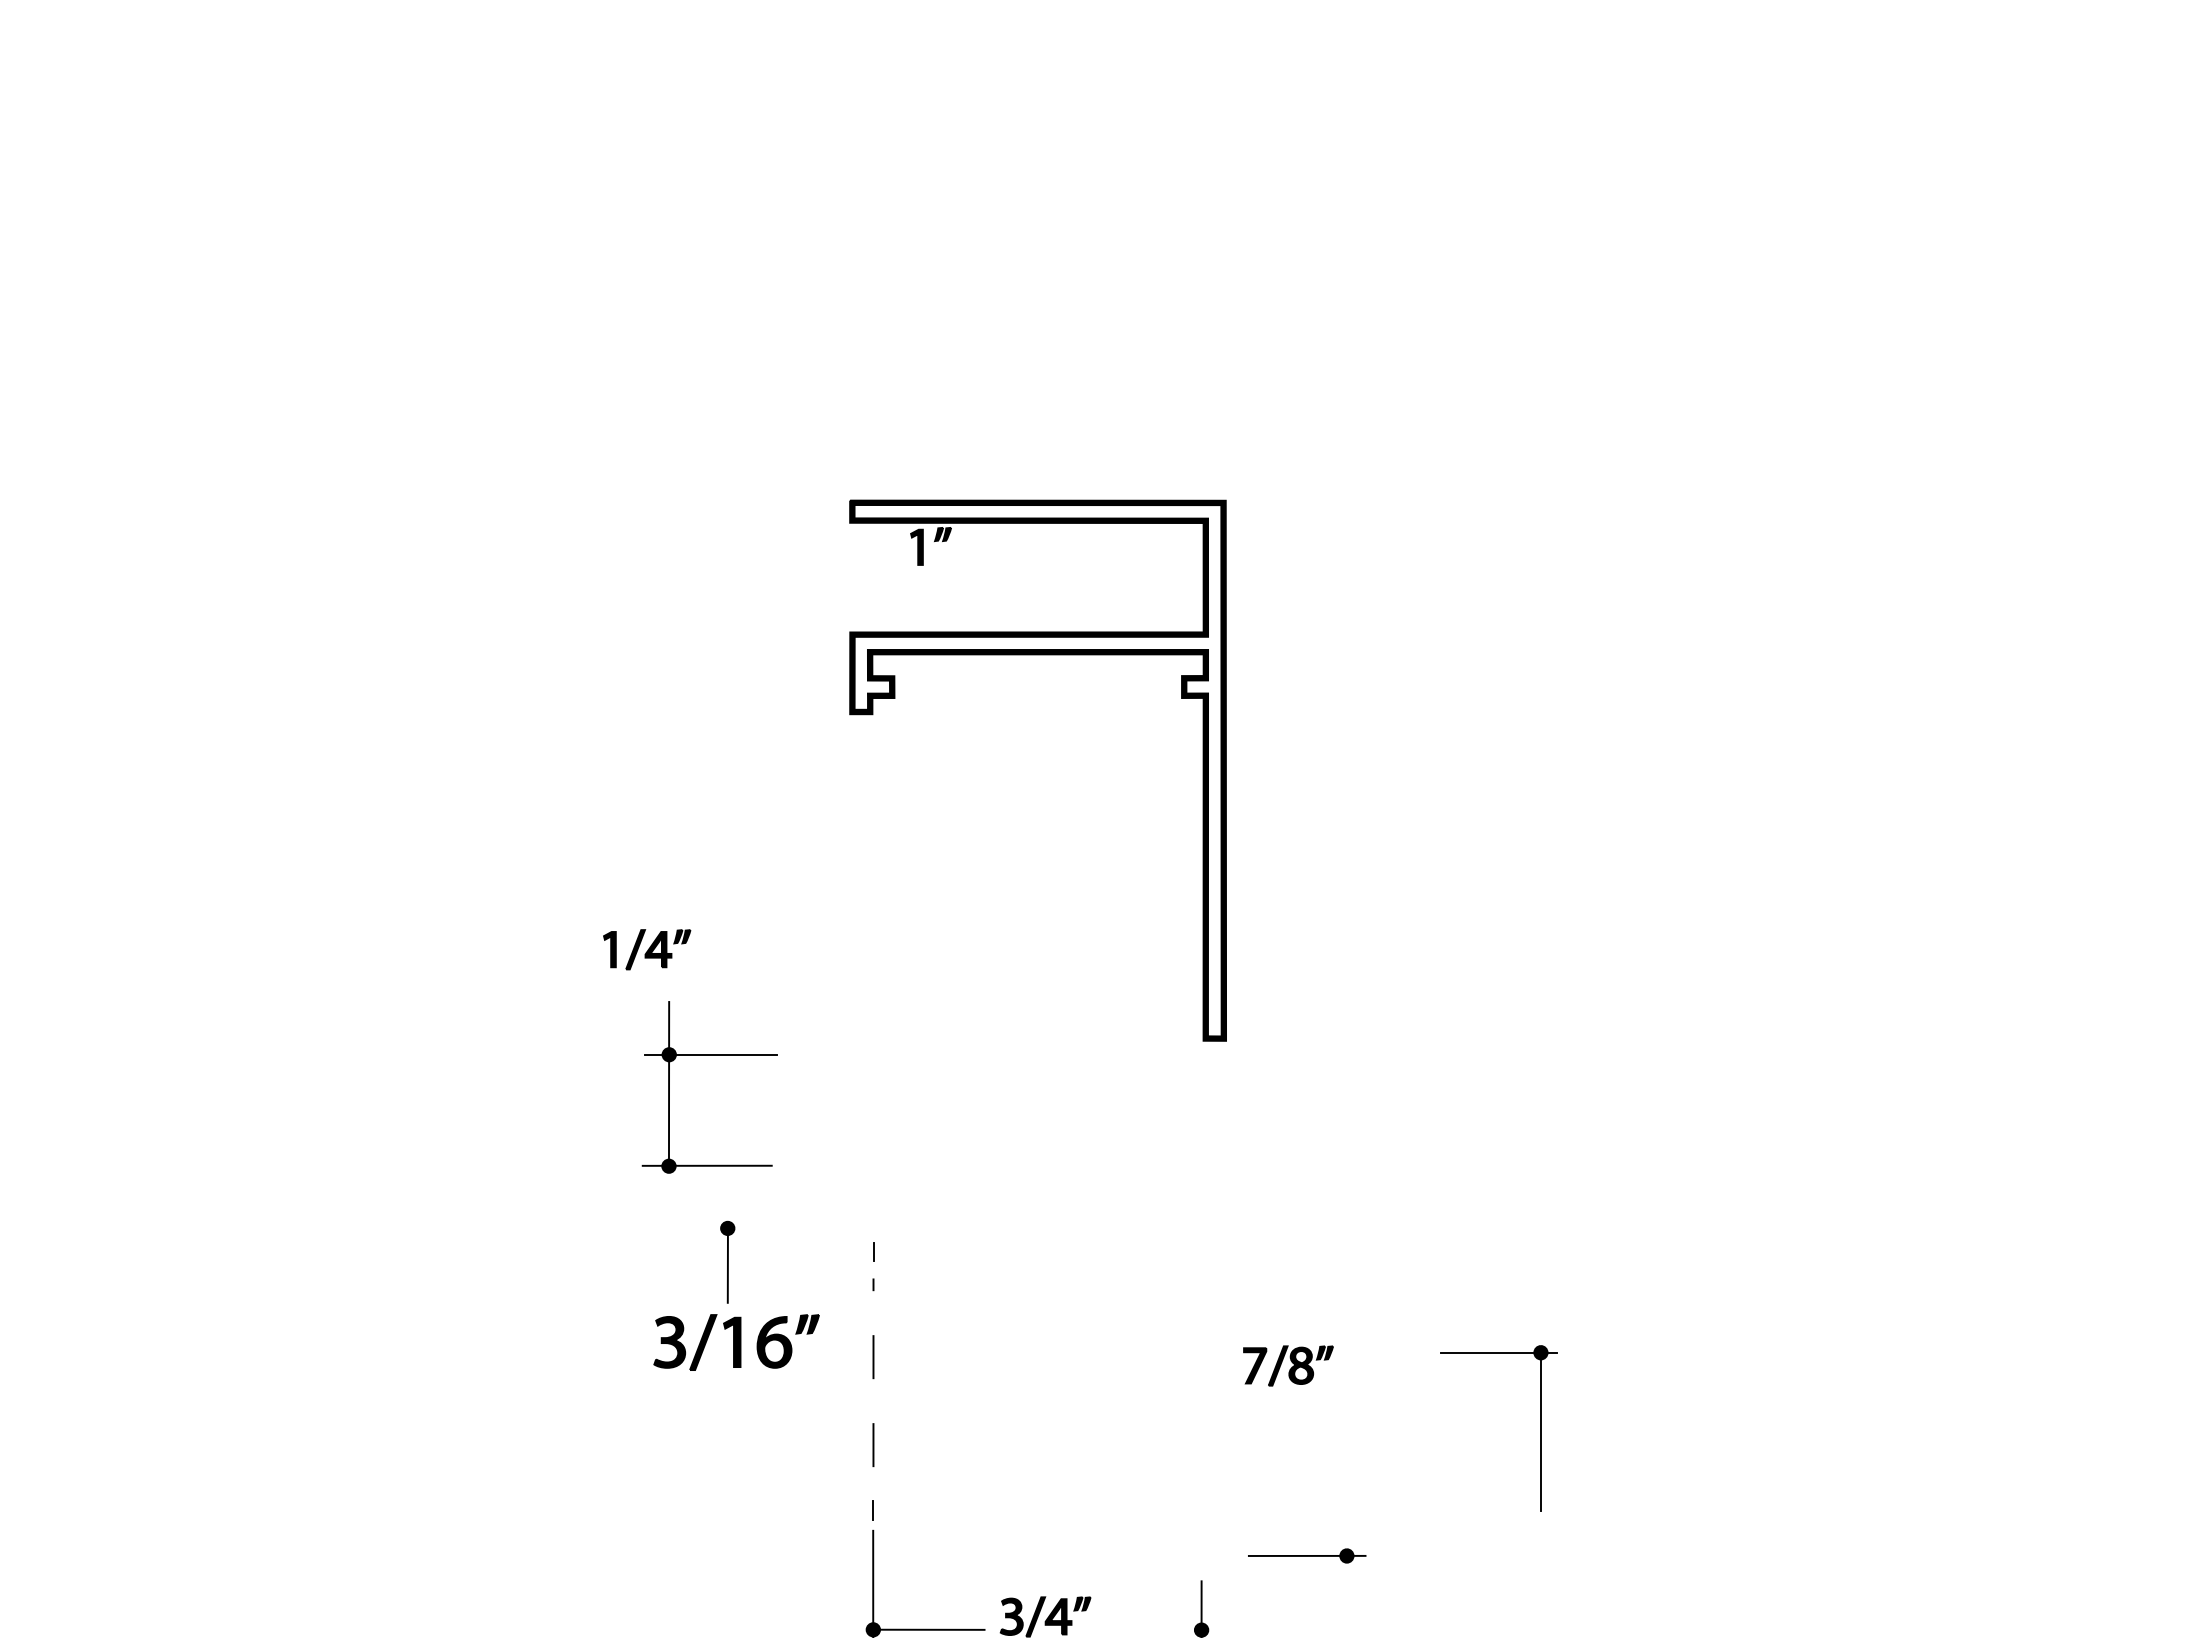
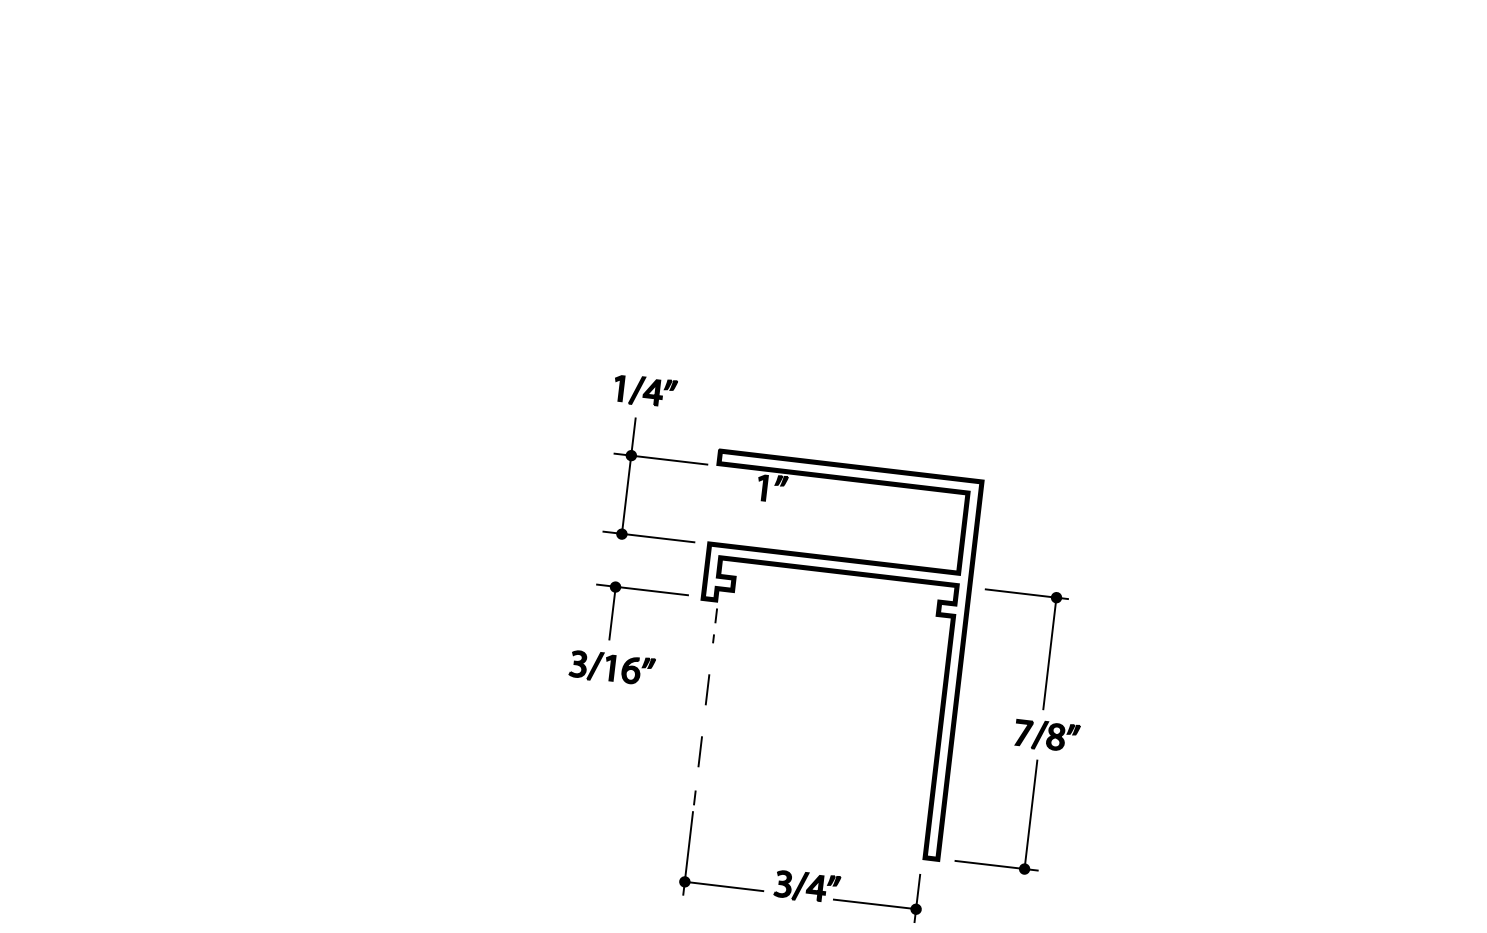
part: (1037, 655) -> (838, 574), moved
part: (647, 949) -> (645, 391), moved
part: (709, 1055) -> (659, 459), moved
line: (765, 1227) -> (642, 589), added
part: (735, 1342) -> (611, 668), size x0.71
part: (1288, 1365) -> (1047, 735), moved
part: (1540, 1428) -> (1049, 651), moved
line: (1346, 1477) -> (1030, 813), added
line: (1141, 1629) -> (873, 903), added

